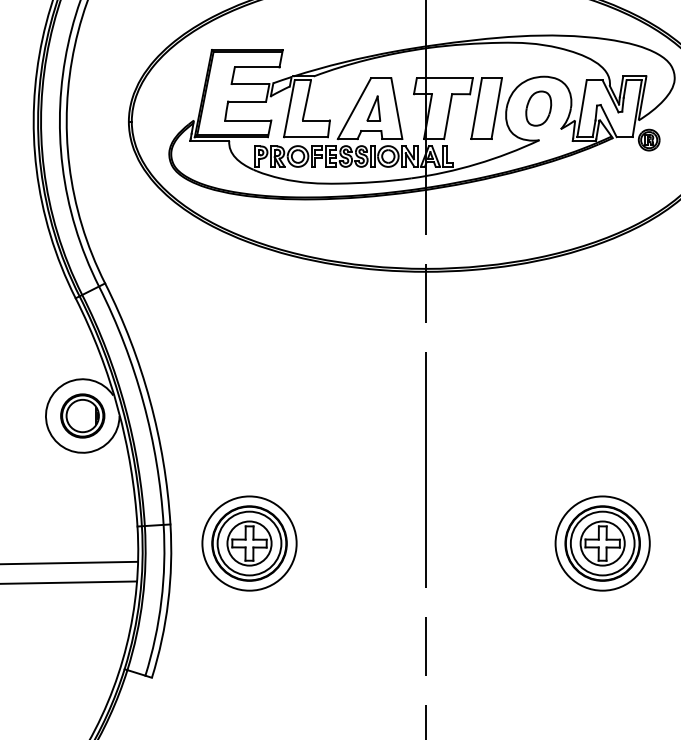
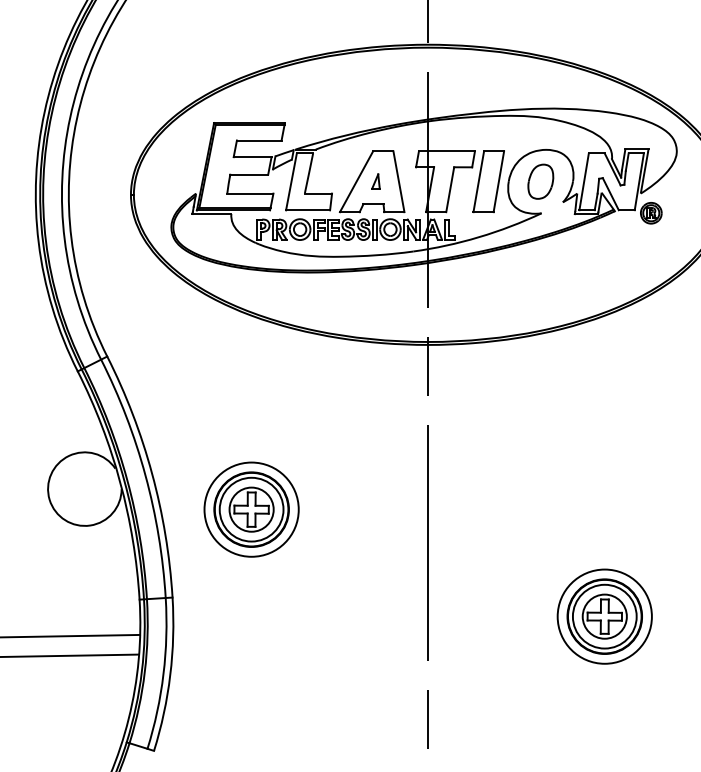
part: (373, 108) -> (375, 181), size x0.6
part: (82, 415) -> (84, 488), removed
part: (249, 543) -> (251, 509), moved

